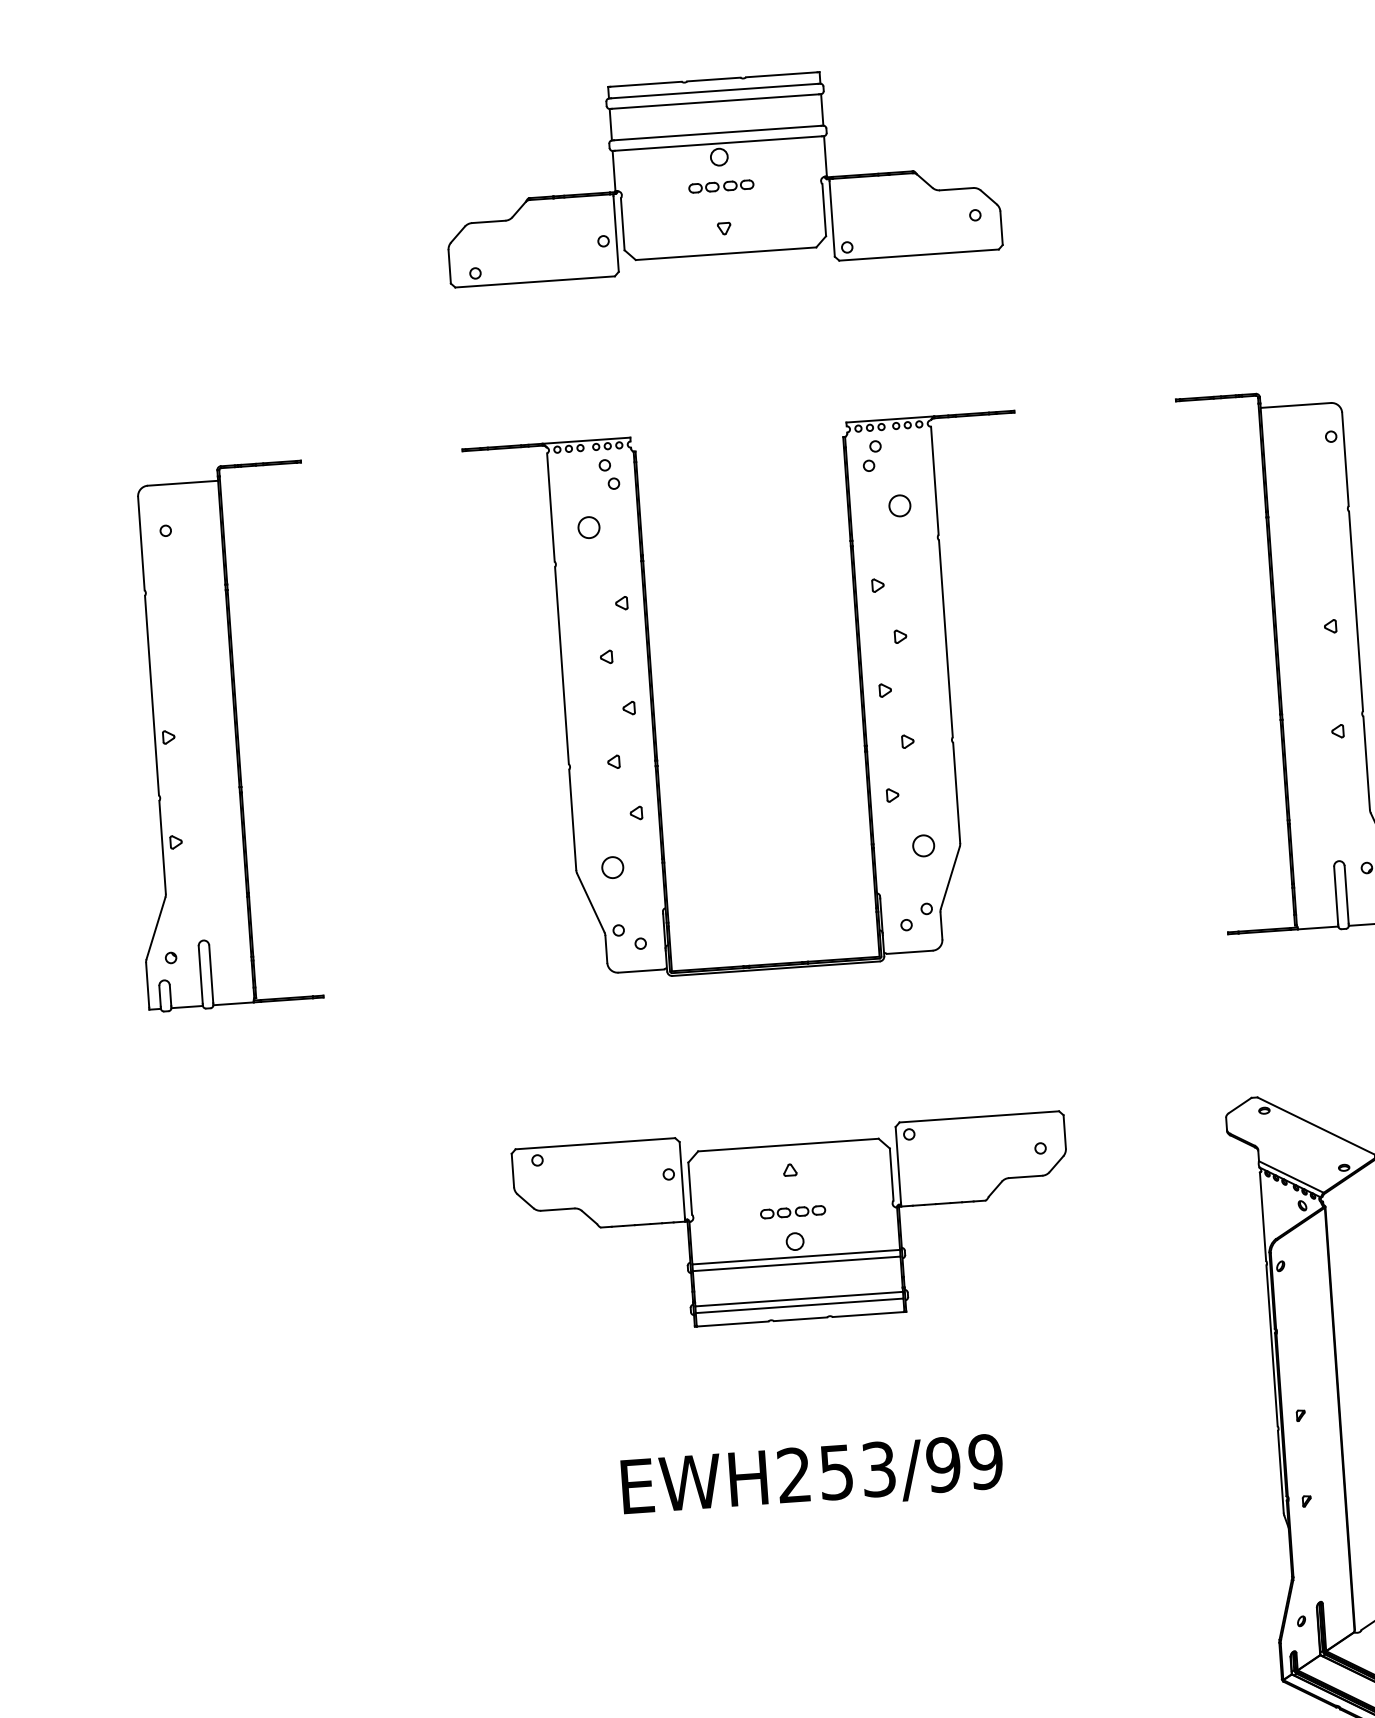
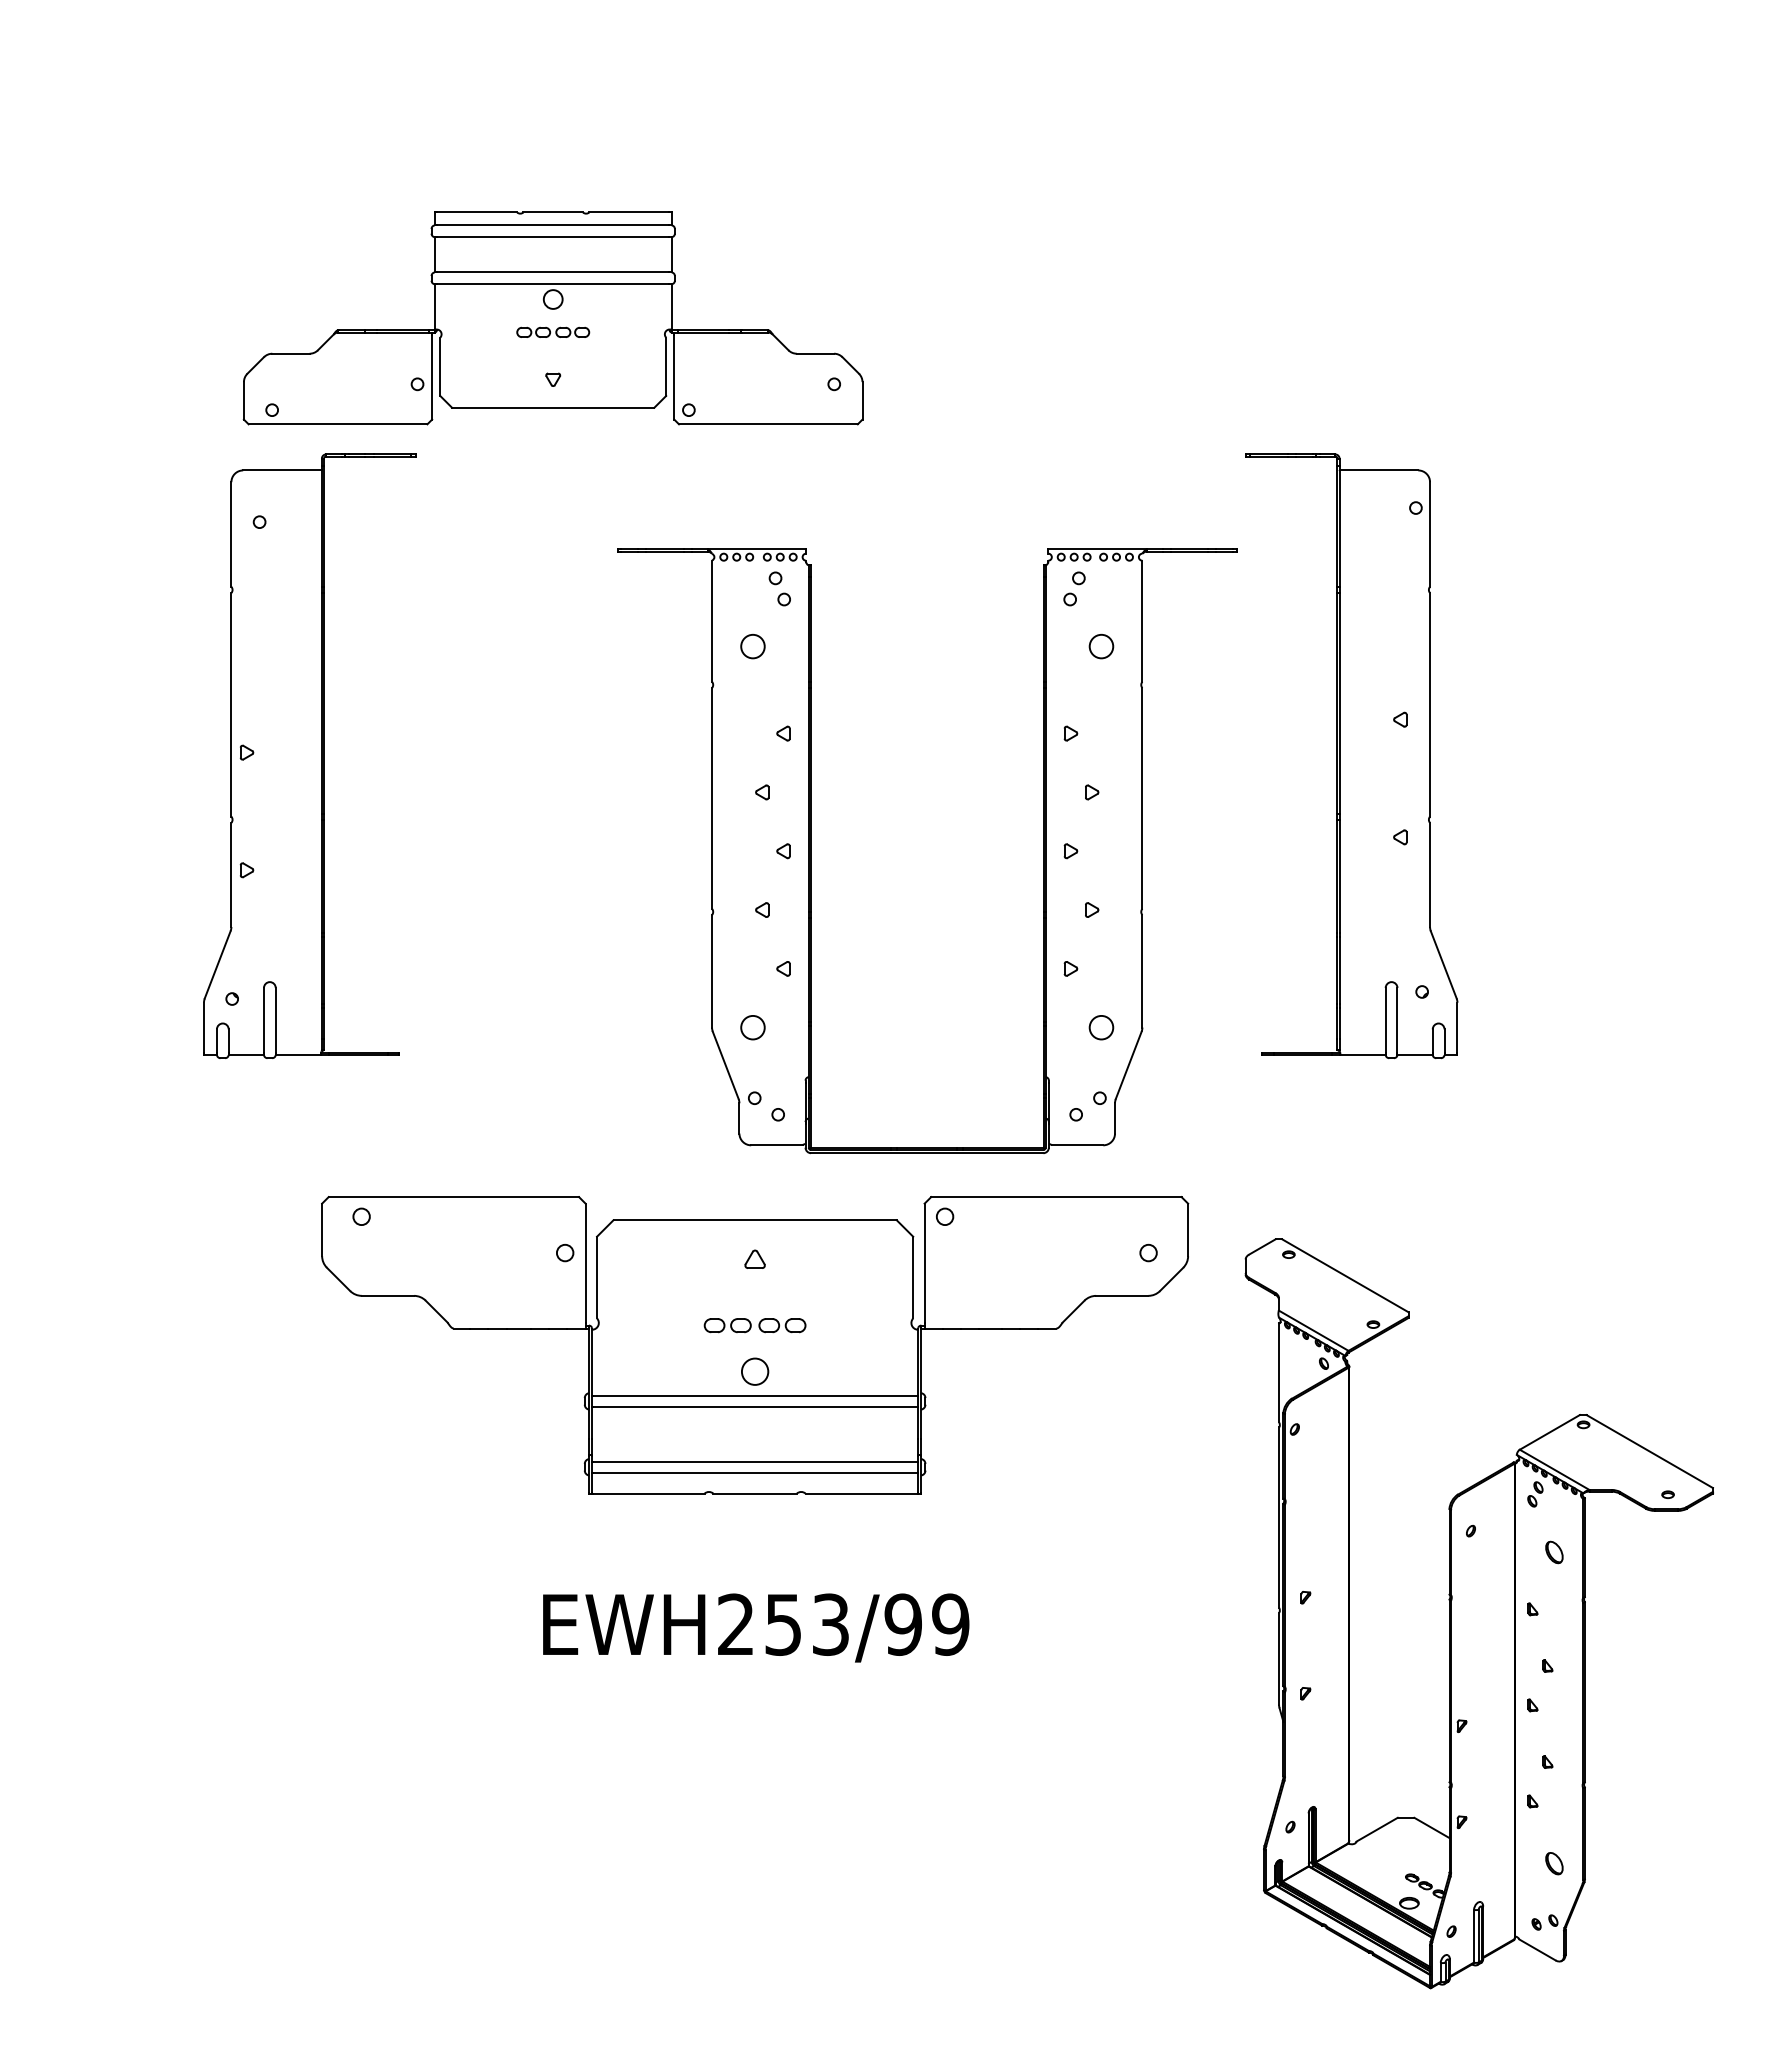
part: (719, 174) -> (552, 318), moved
part: (654, 706) -> (811, 851), moved
part: (224, 735) -> (309, 755), moved
part: (794, 1224) -> (755, 1344), size x1.4

